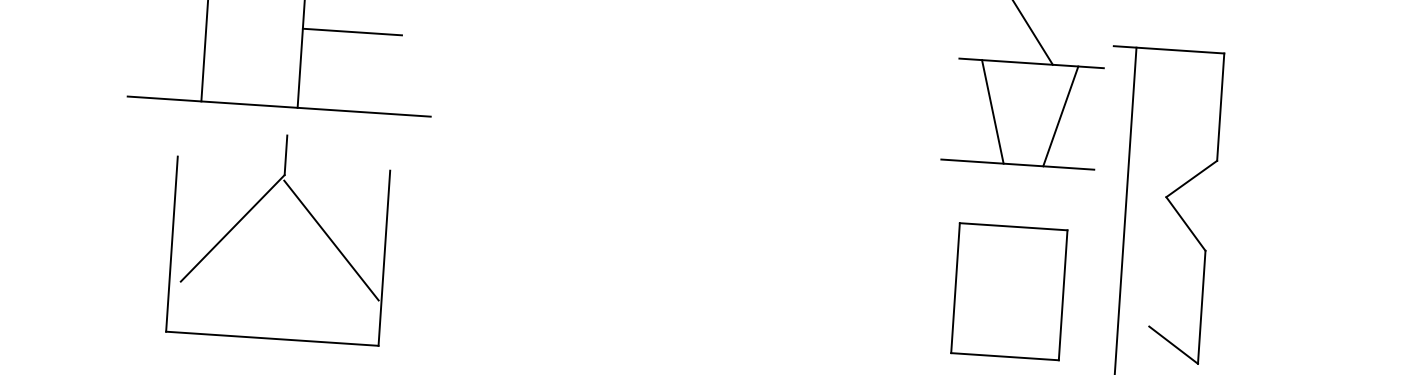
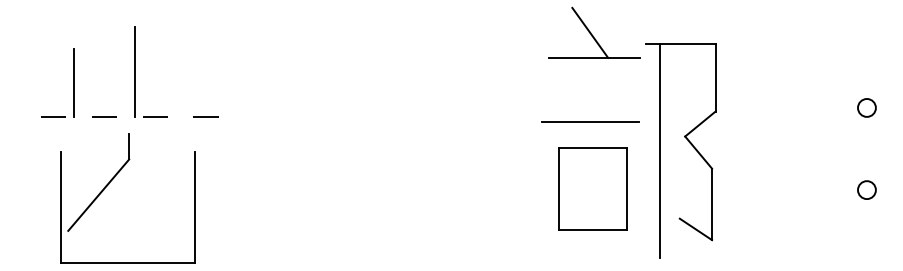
line: (351, 31) -> (165, 66), removed
line: (278, 106) -> (122, 116), solid -> dashed
line: (993, 110) -> (572, 89), removed
line: (1061, 115) -> (615, 89), removed
line: (331, 240) -> (161, 198), removed
part: (1008, 291) -> (592, 188), moved

